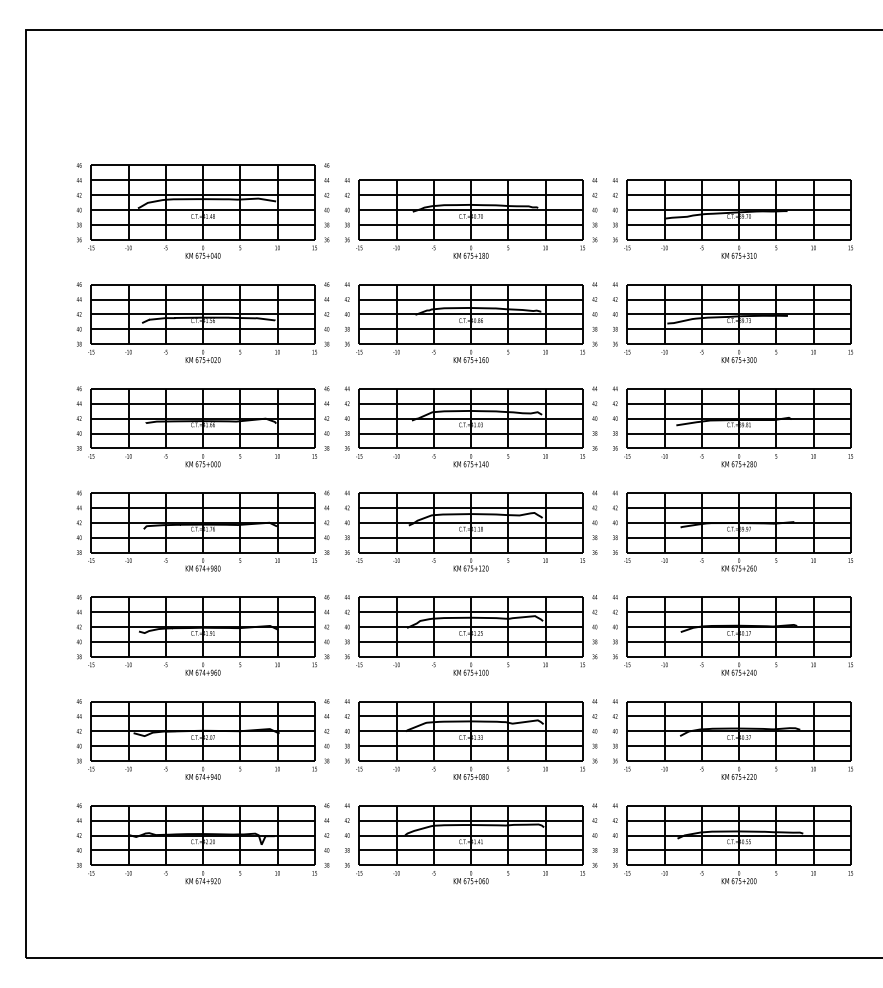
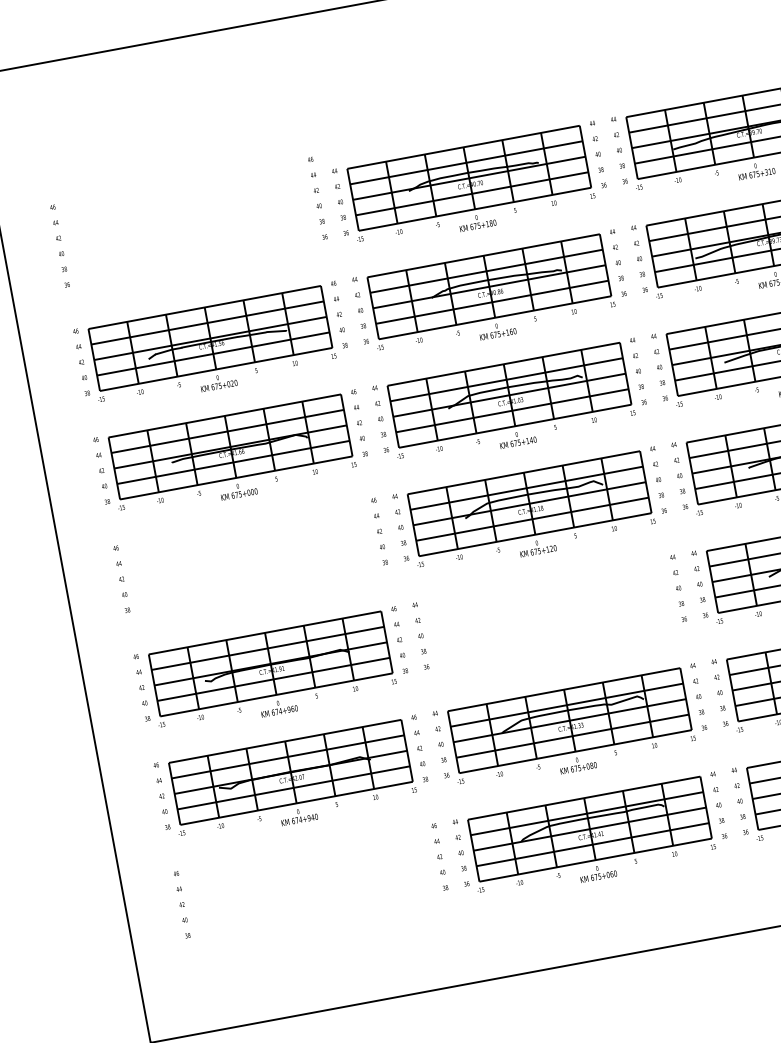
part: (202, 211) -> (190, 231), removed
part: (202, 531) -> (251, 564), removed
part: (470, 635) -> (550, 621), removed
part: (202, 844) -> (312, 890), removed

